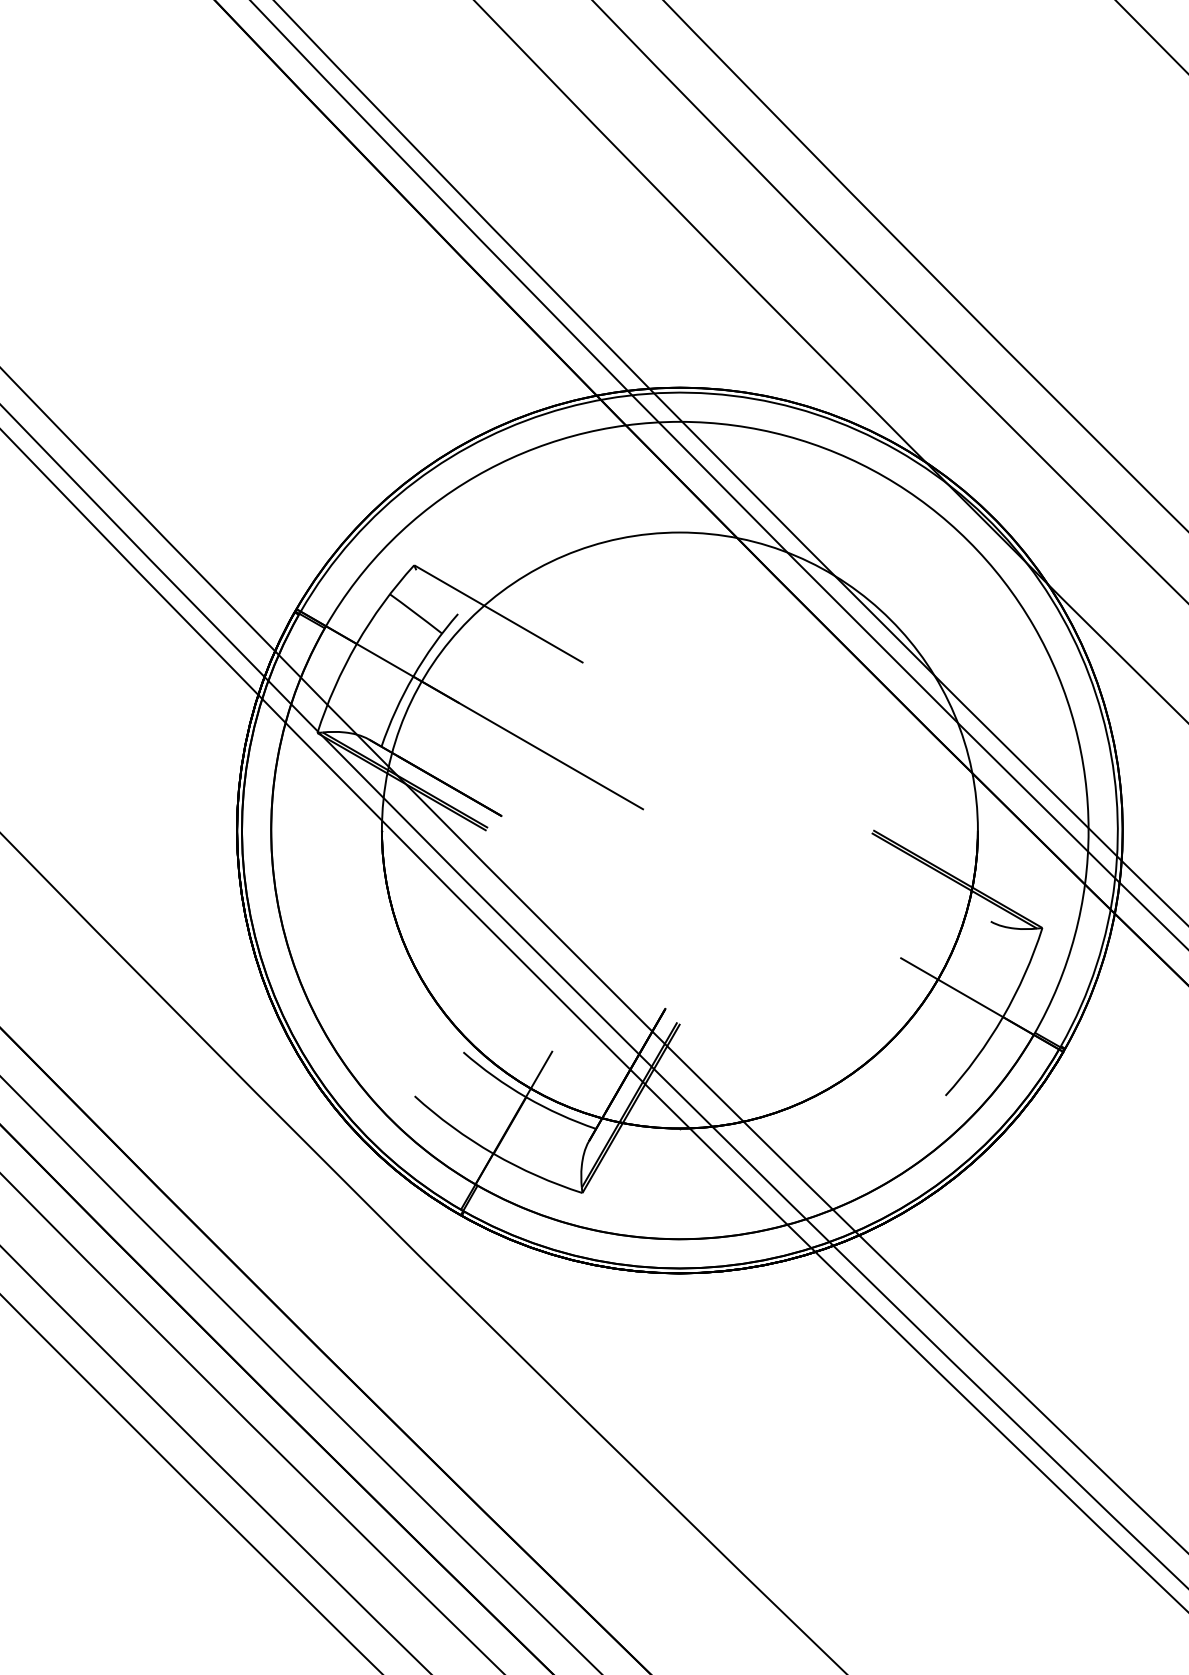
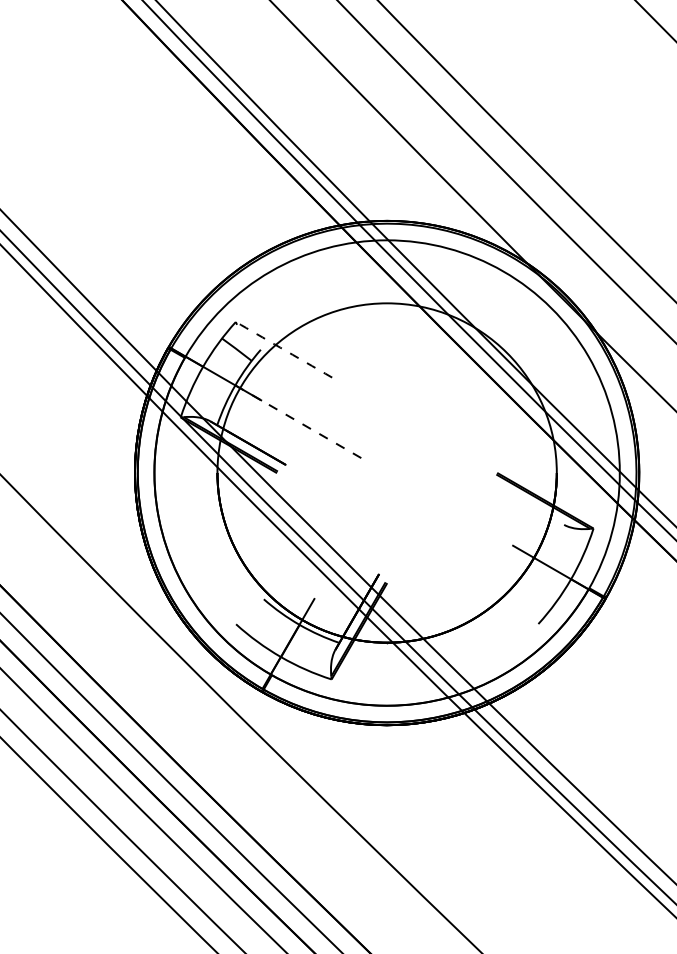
arc: (497, 613) -> (283, 349), solid -> dashed
line: (527, 743) -> (300, 423), solid -> dashed

